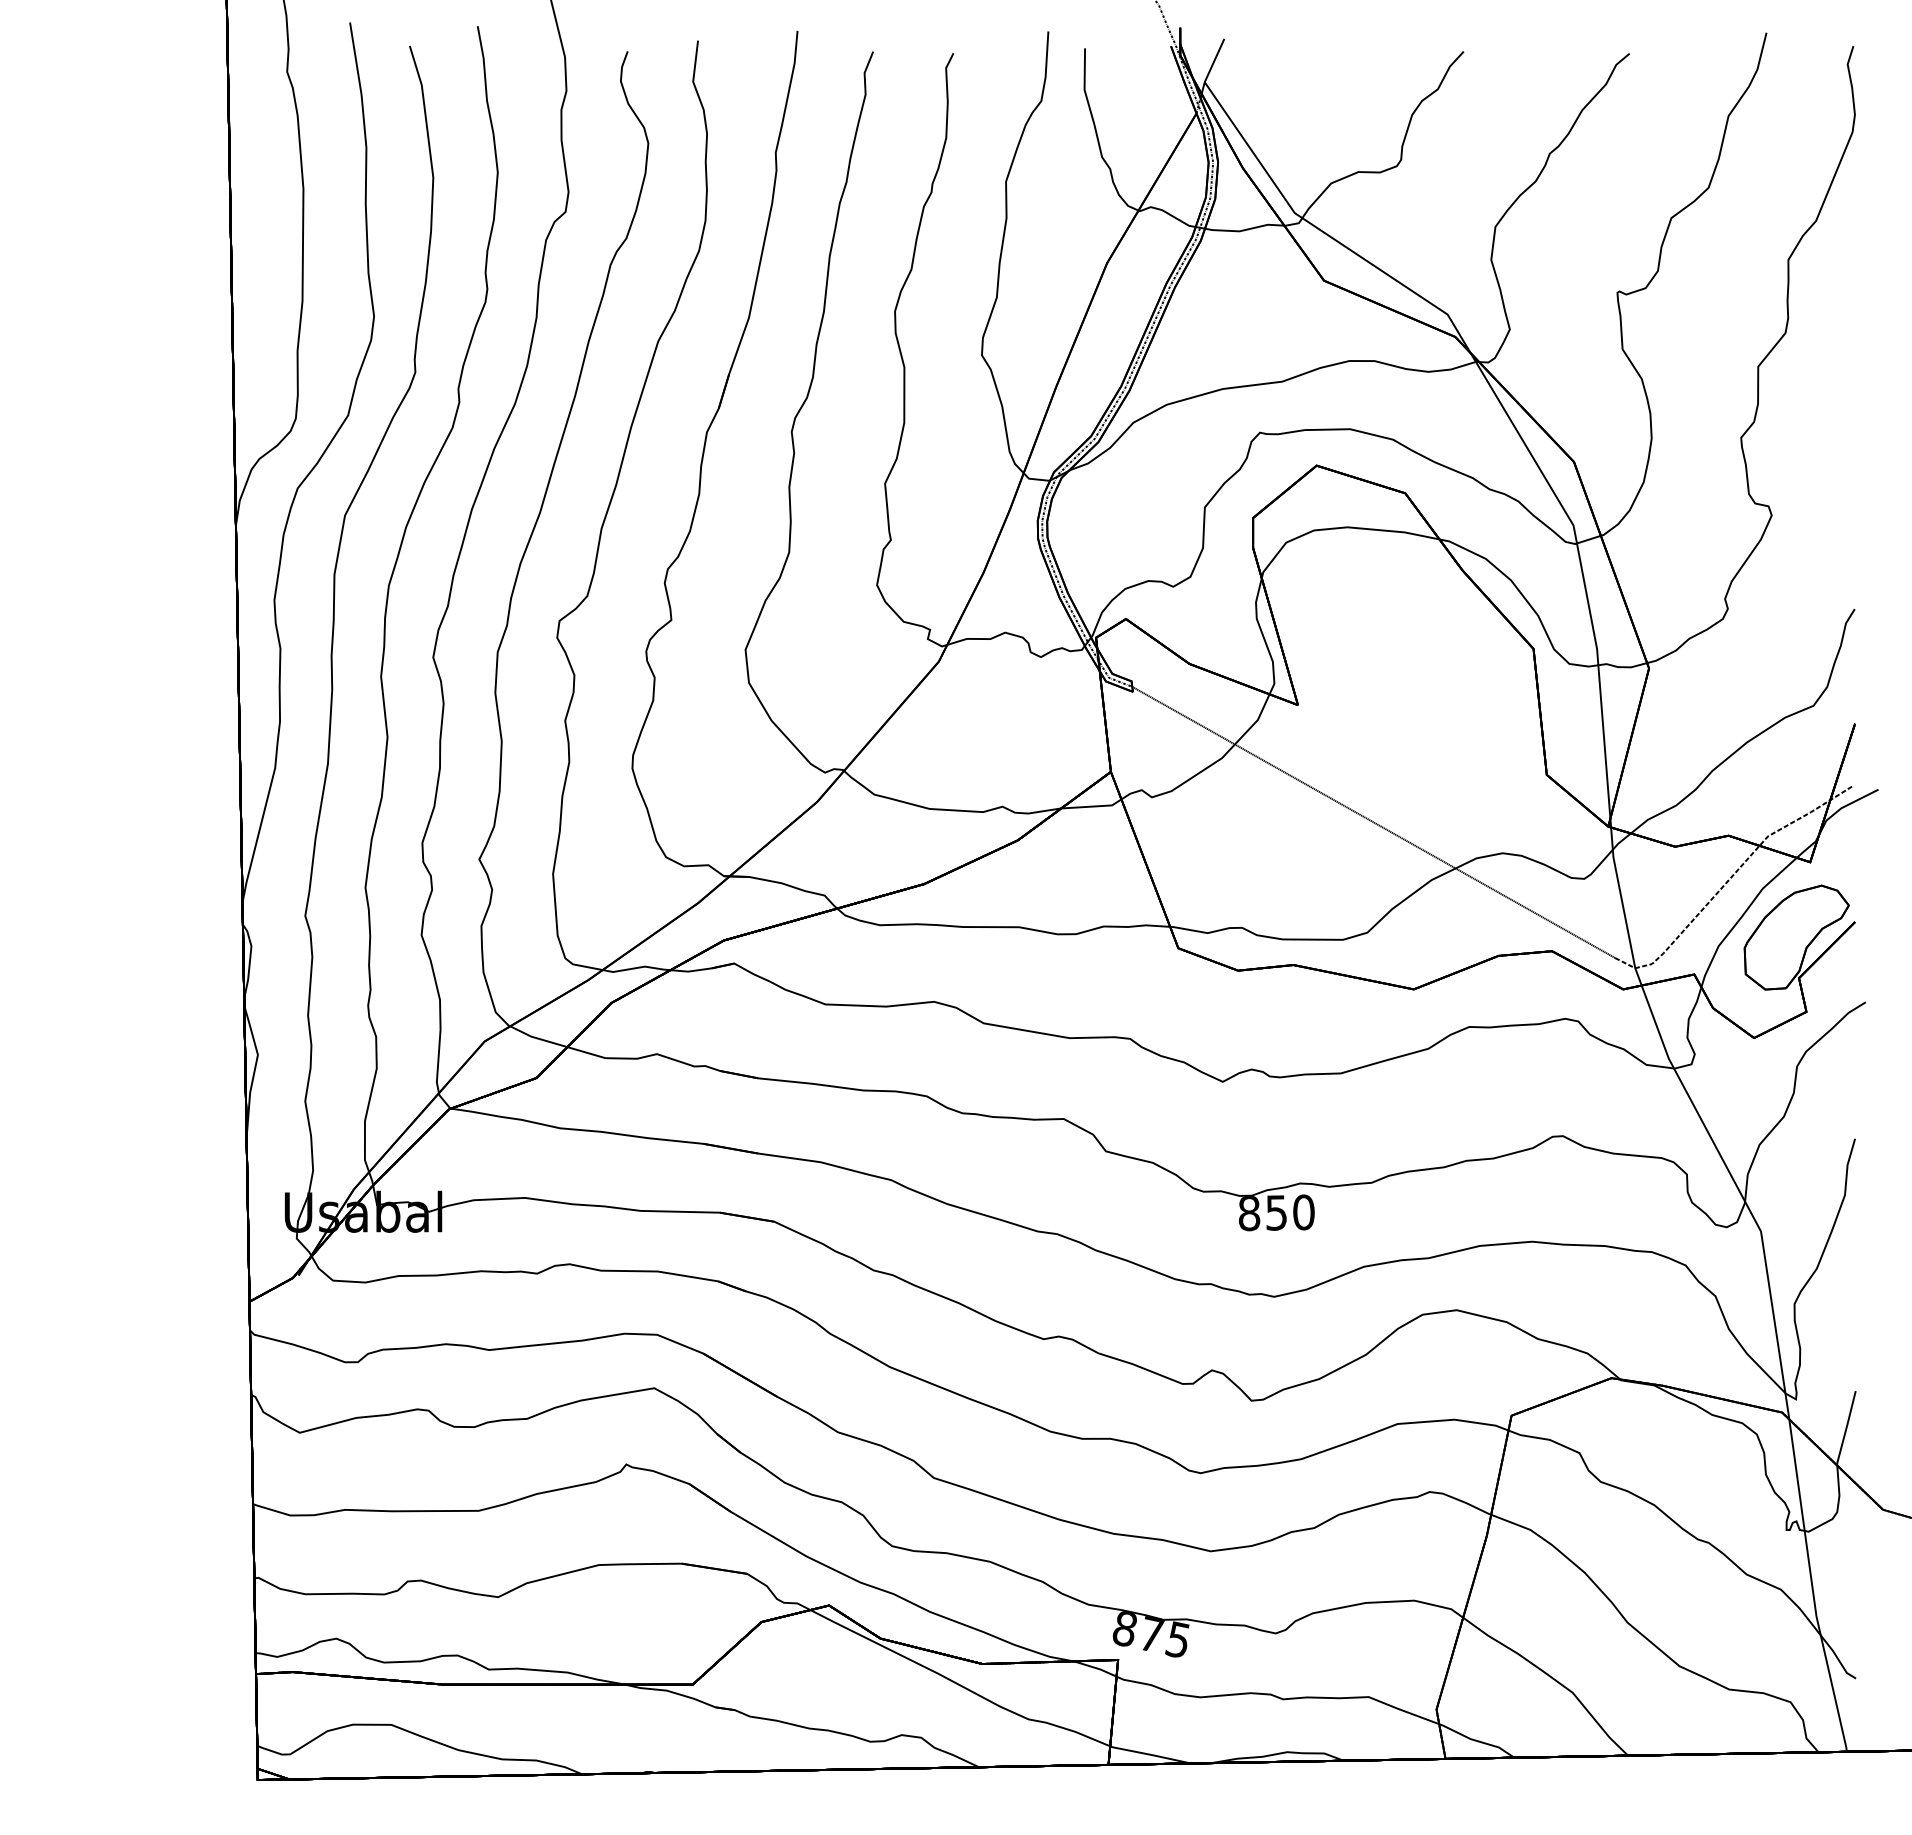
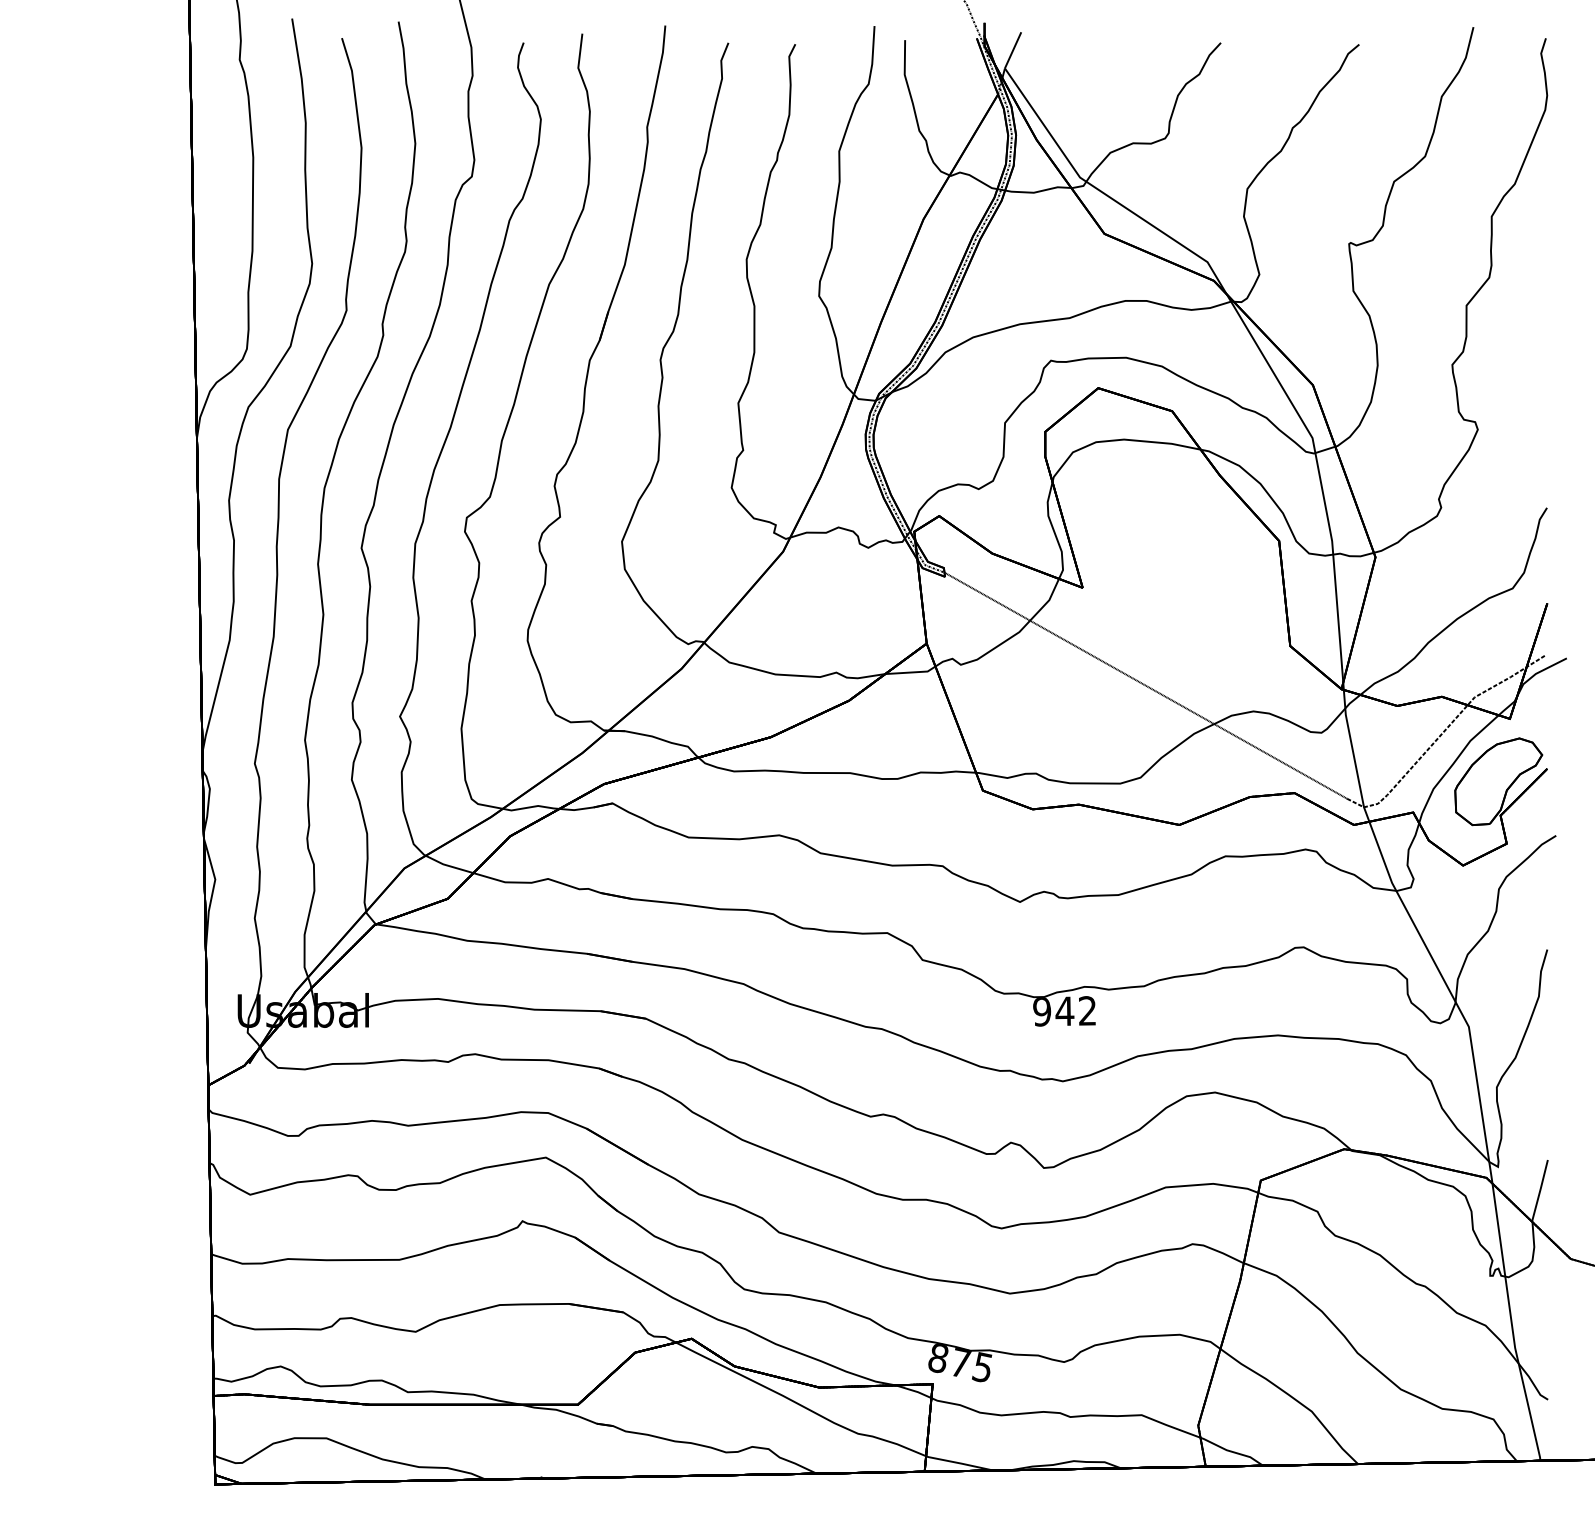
text: (1276, 1212) -> (1064, 1011), 850 -> 942

